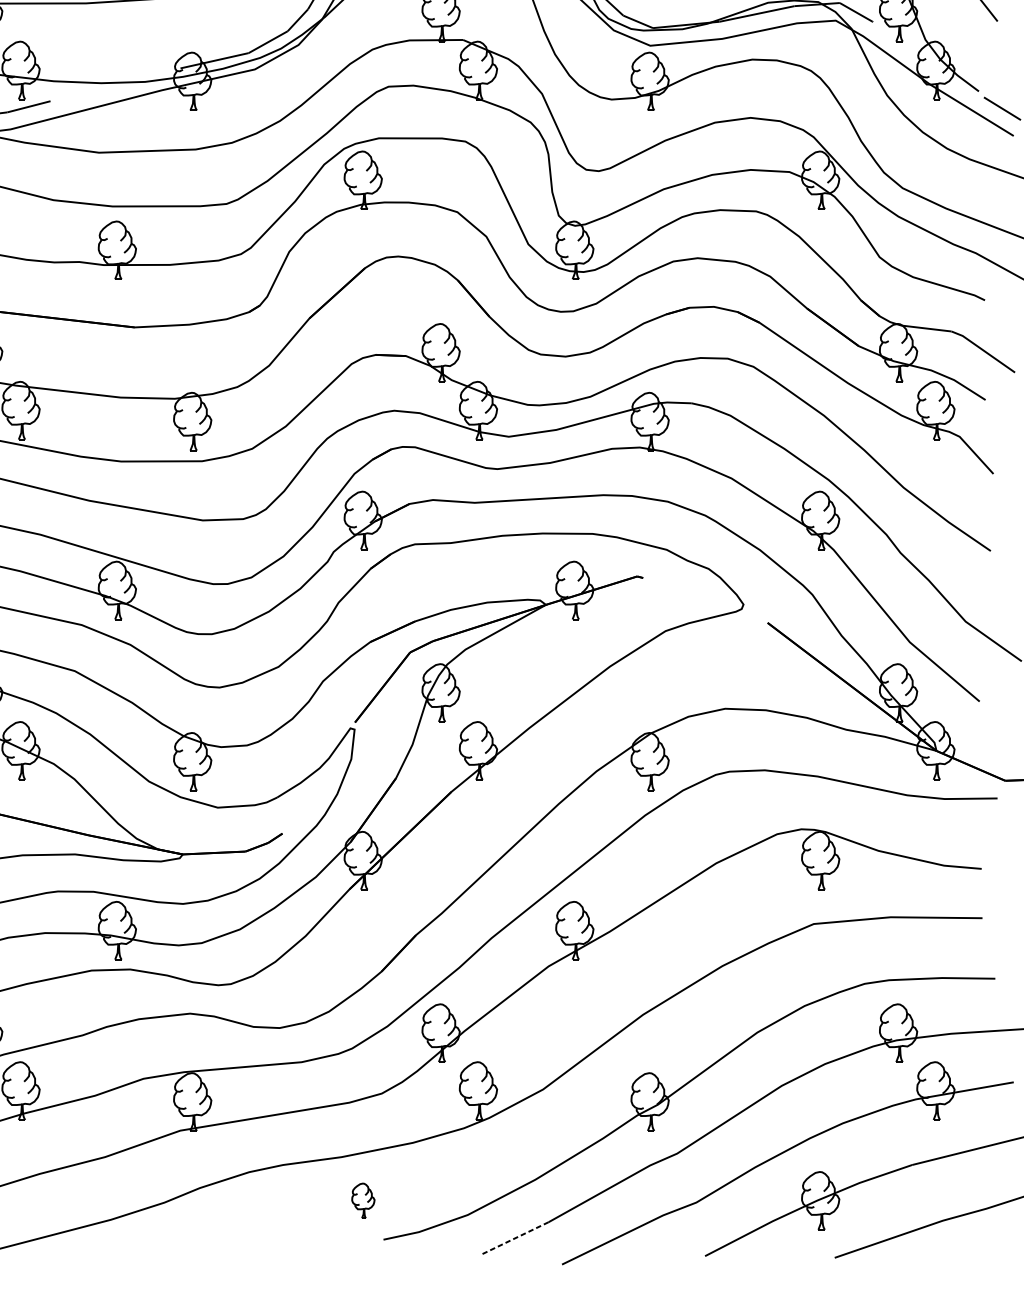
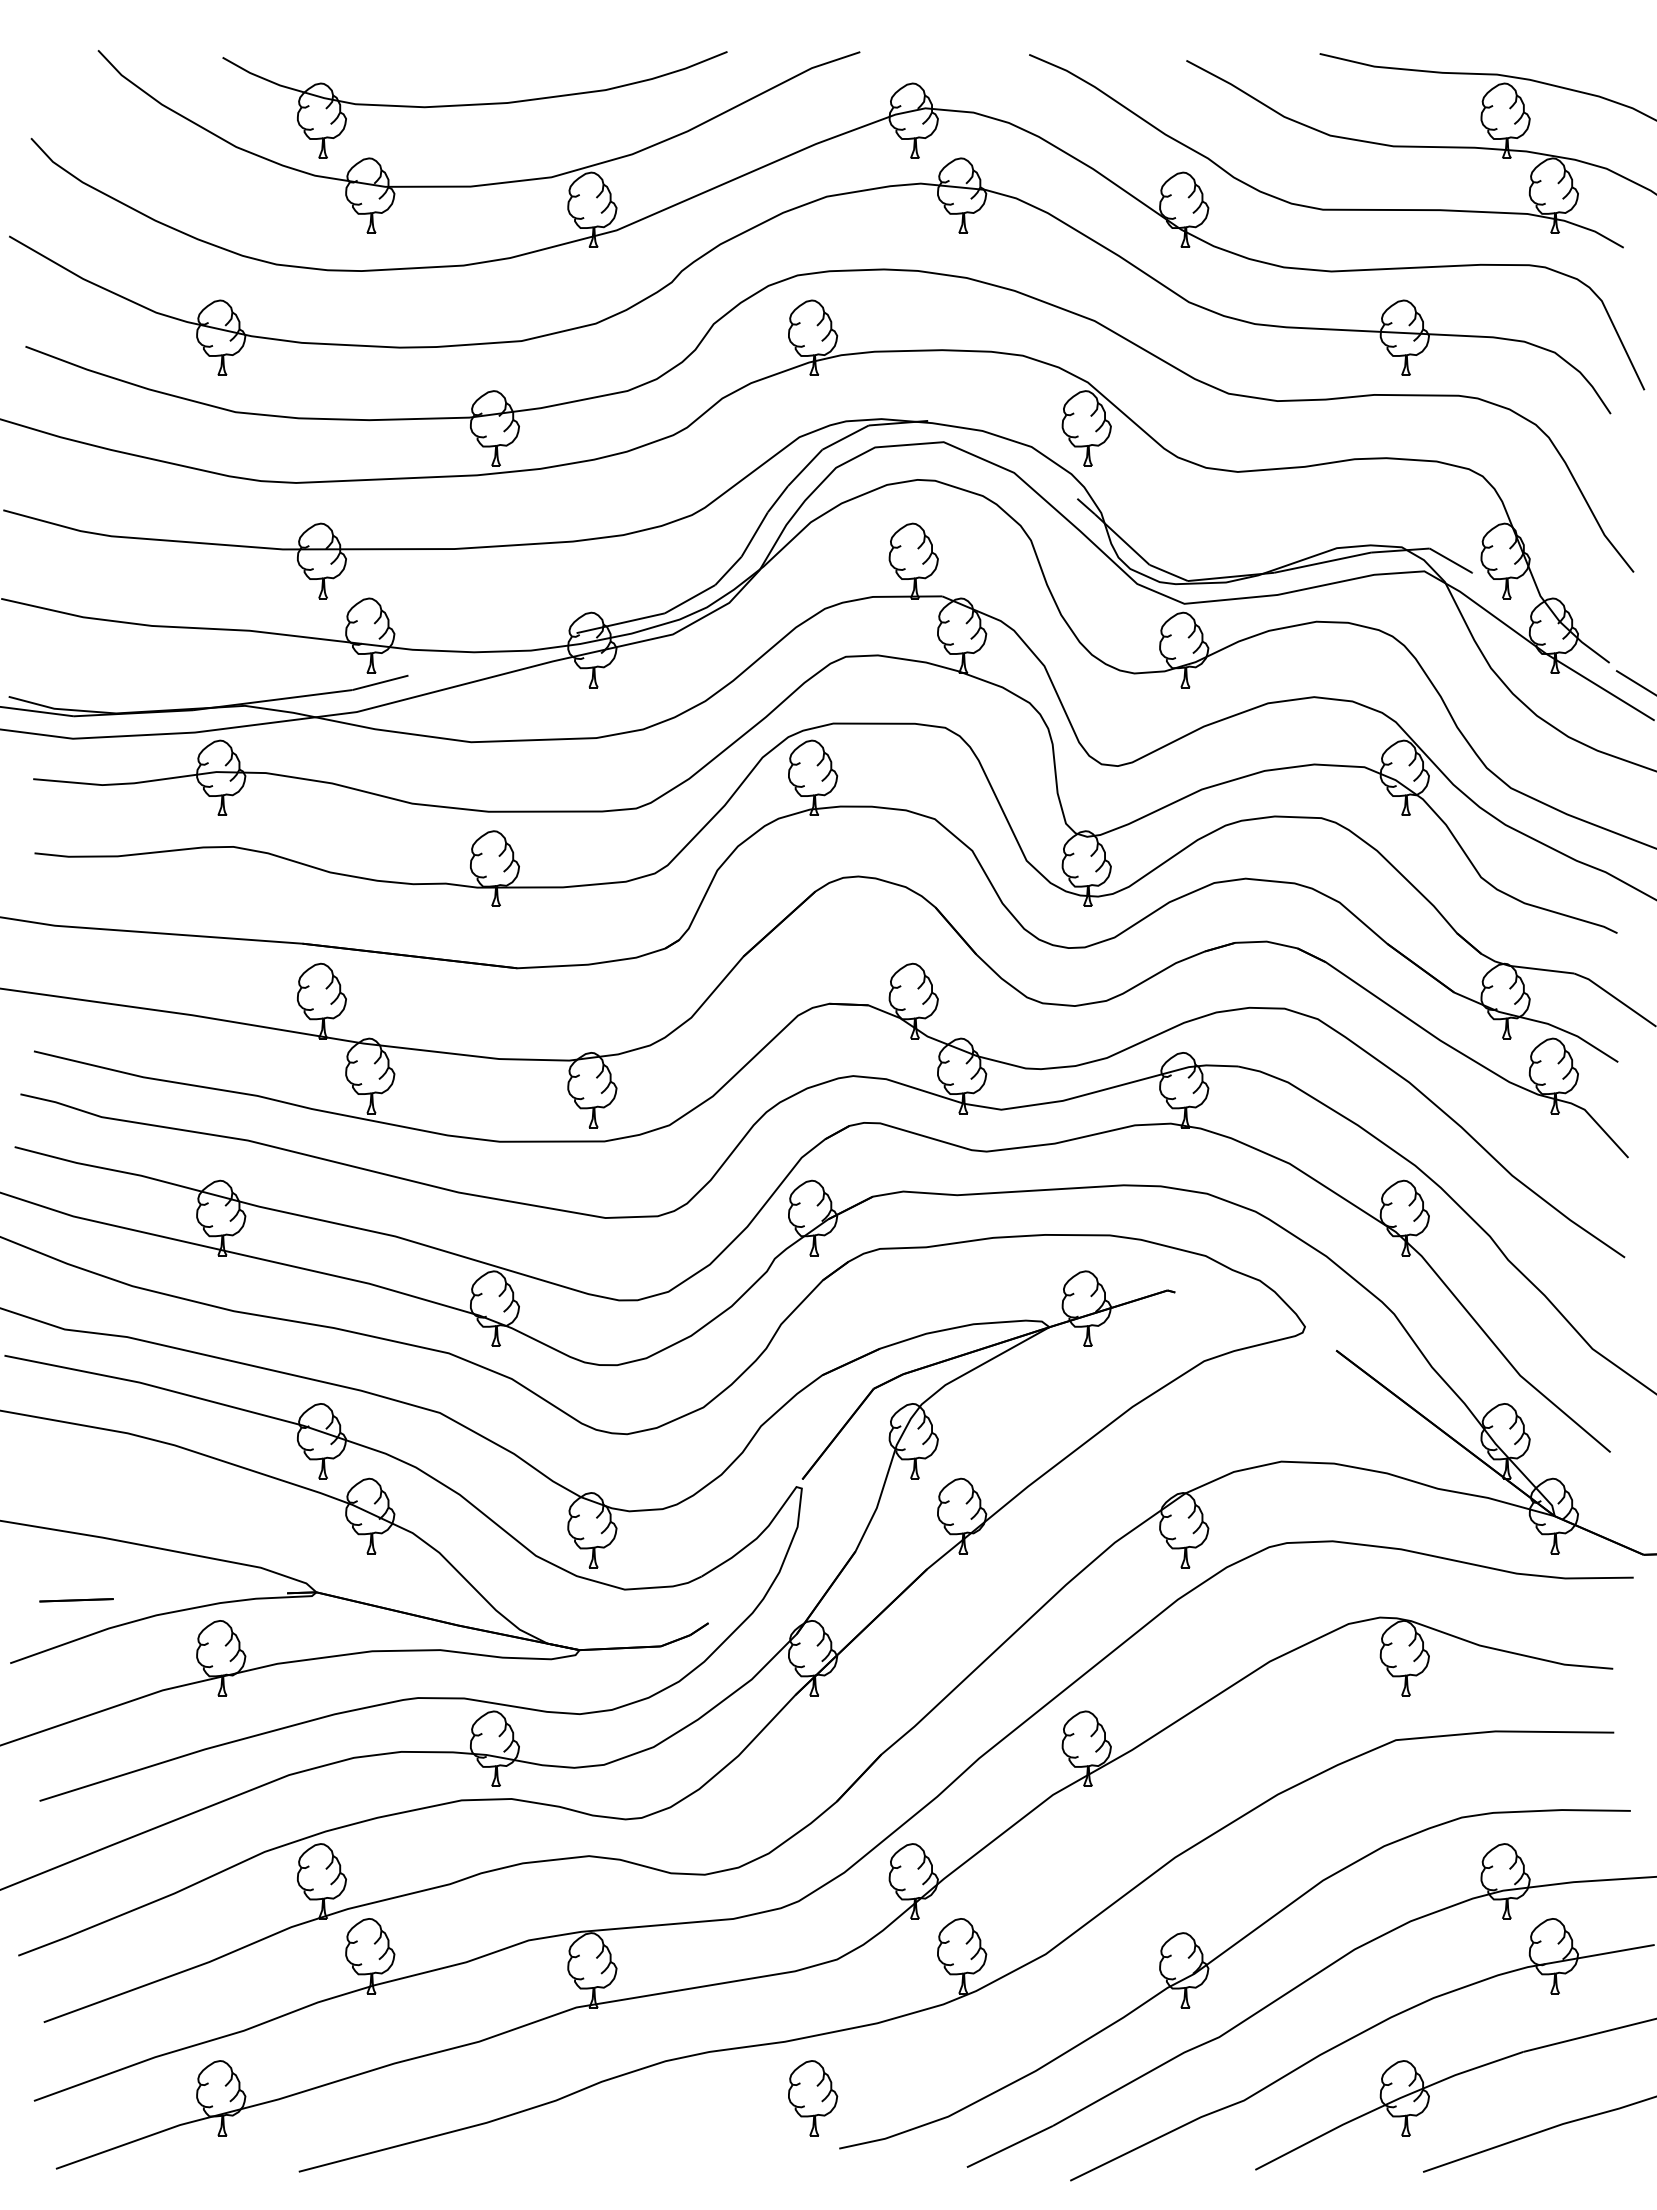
part: (363, 1200) -> (813, 2098), size x1.67
line: (515, 1238) -> (1009, 2146), dashed -> solid

